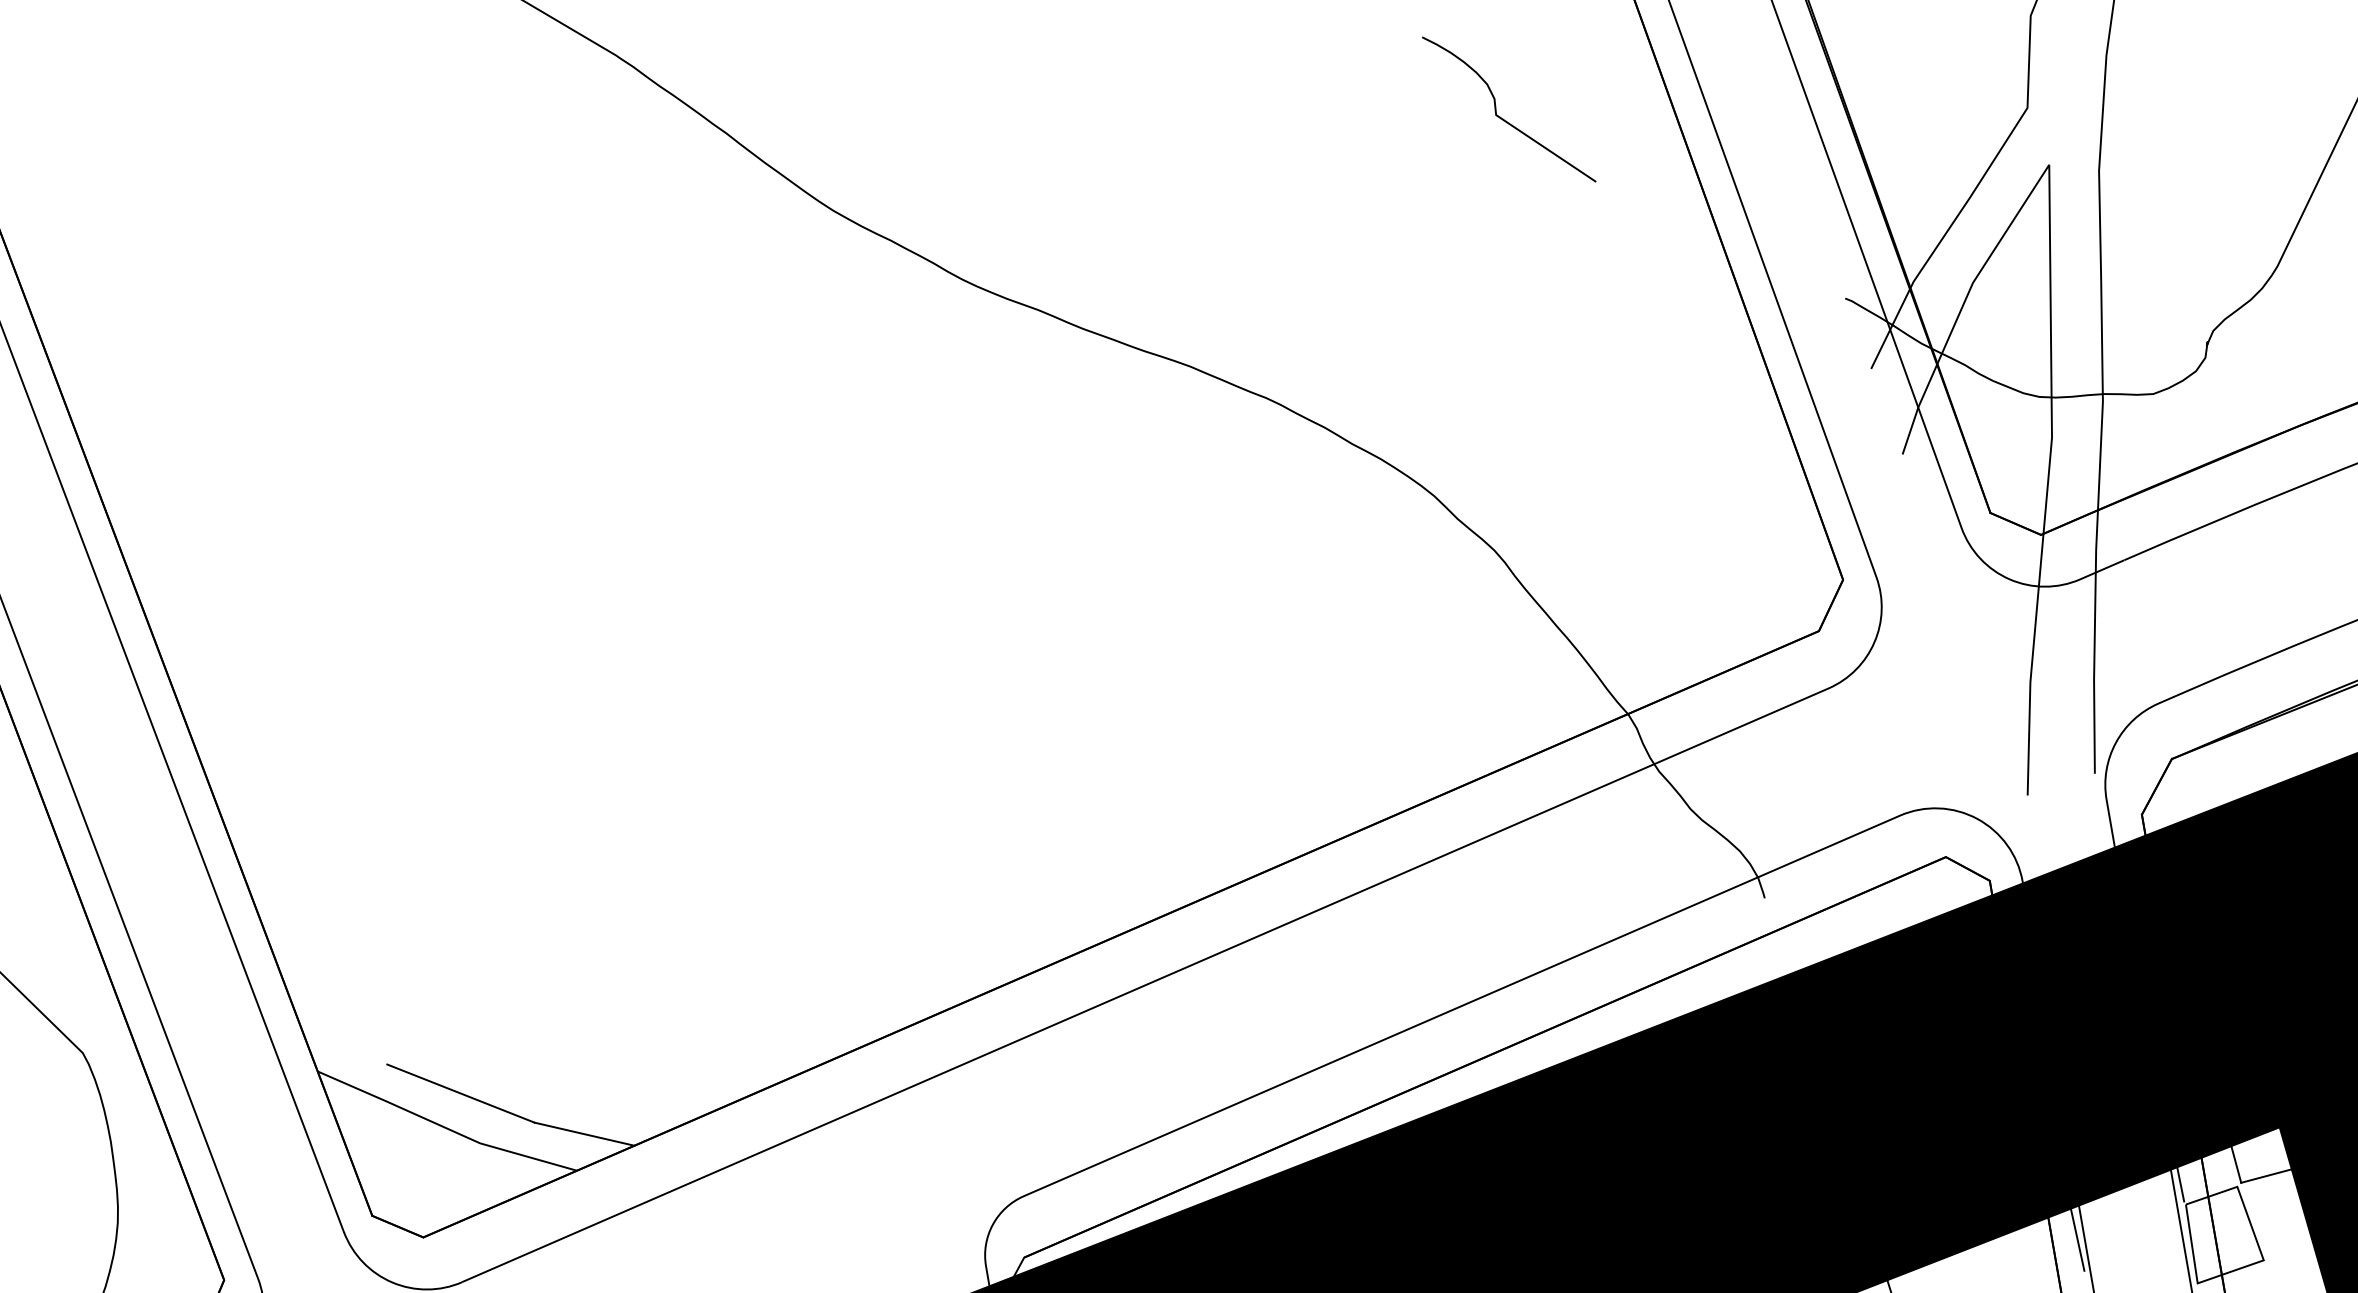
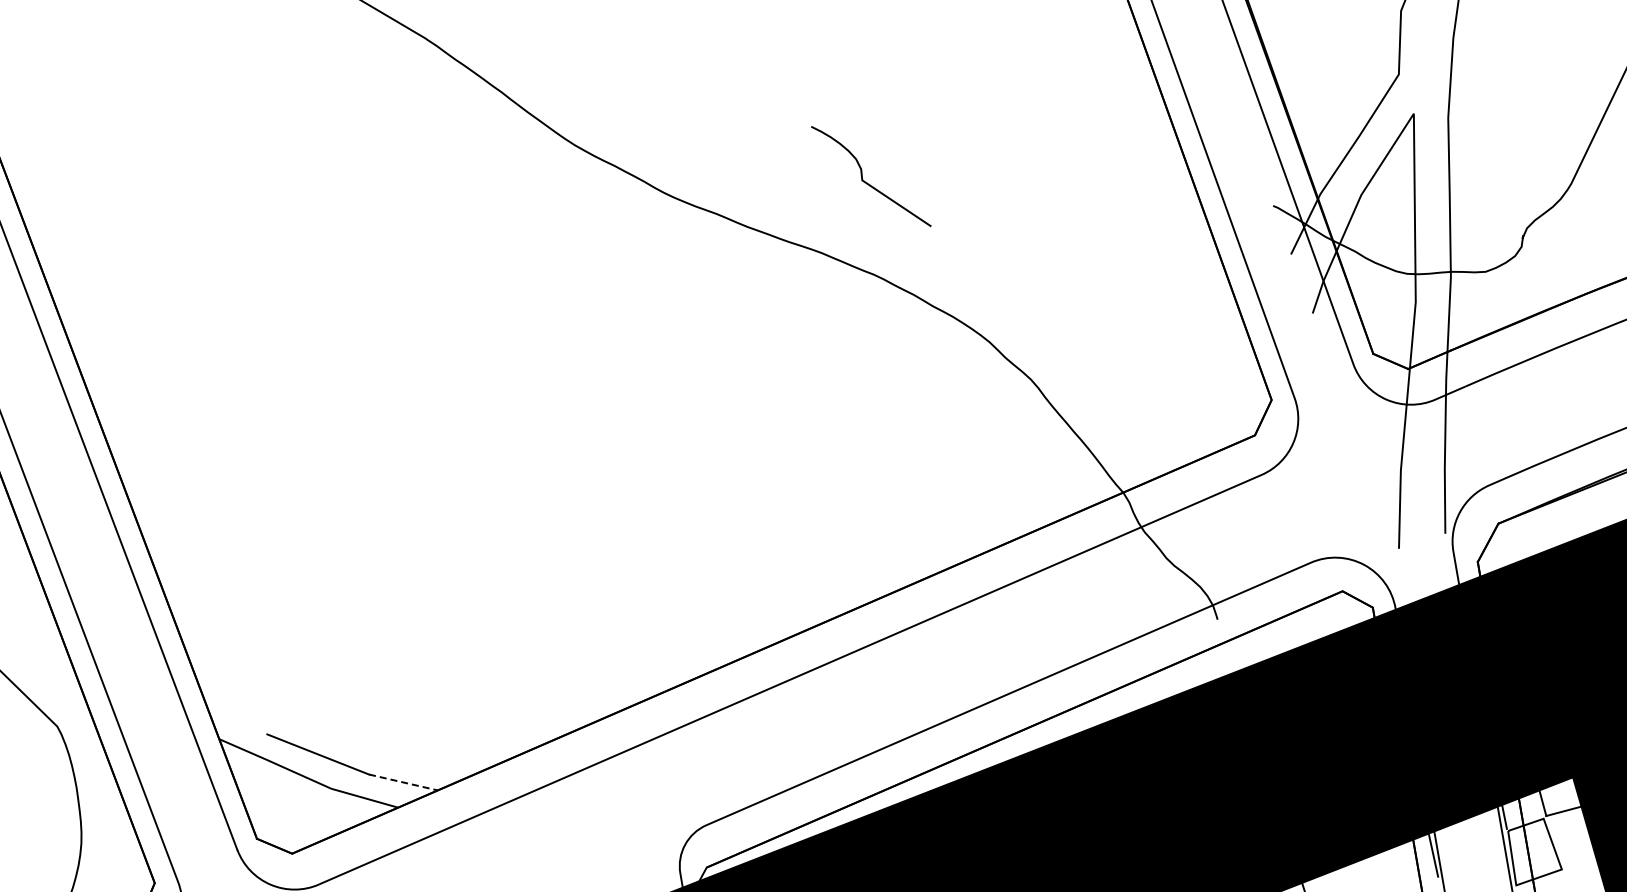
curve: (1503, 118) -> (867, 182), moved
line: (584, 1134) -> (403, 782), solid -> dashed

